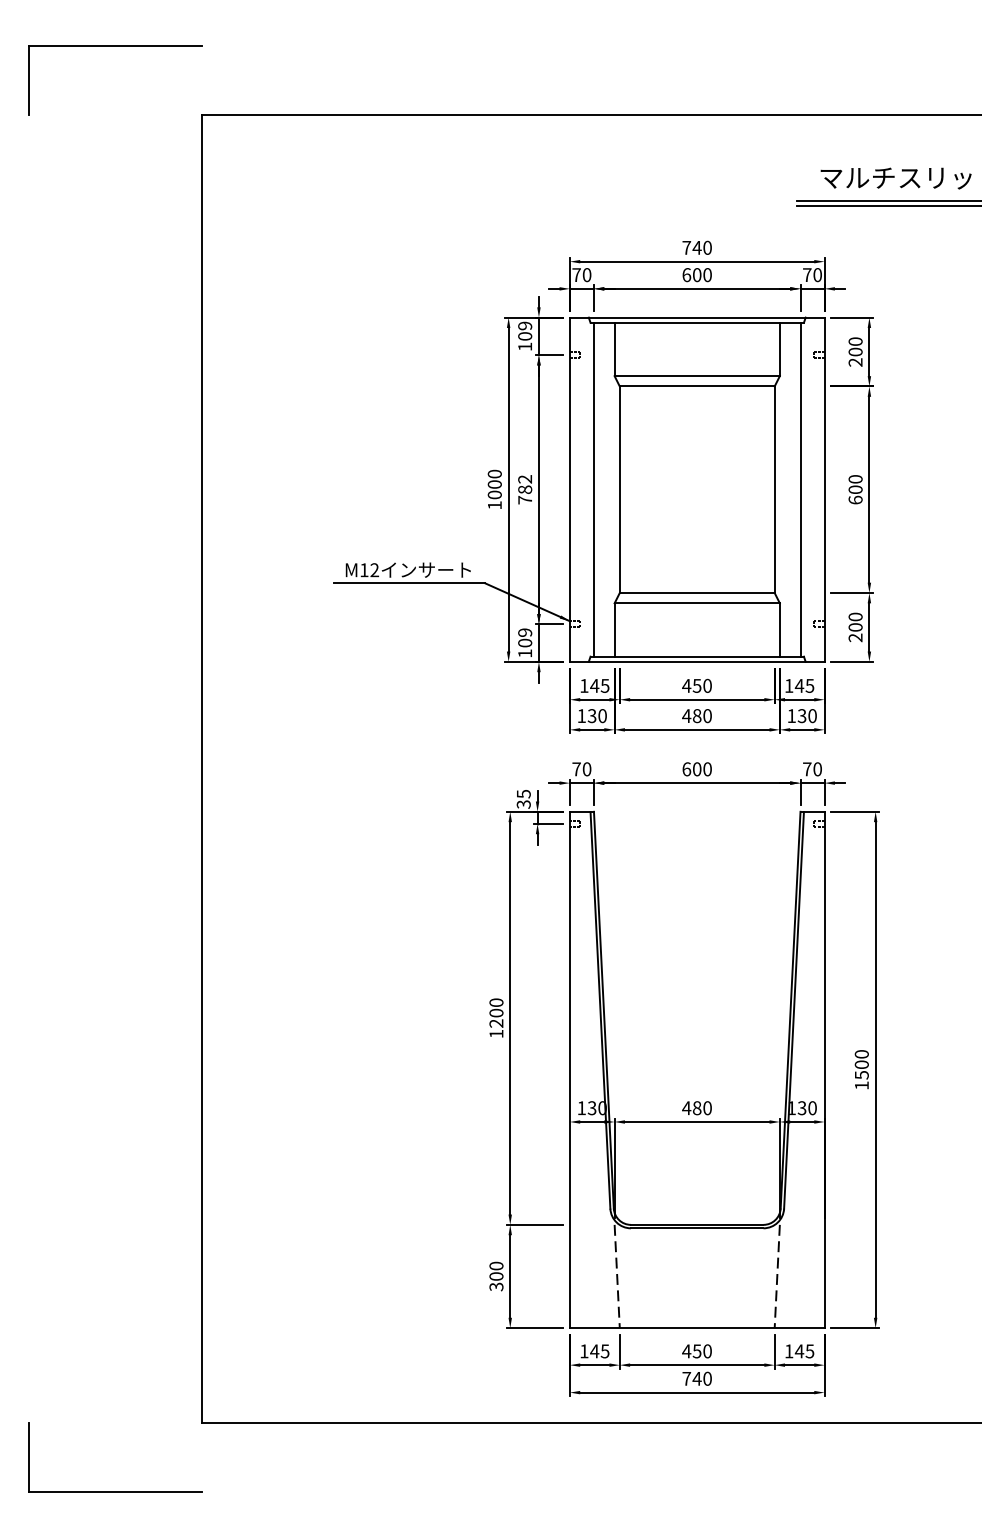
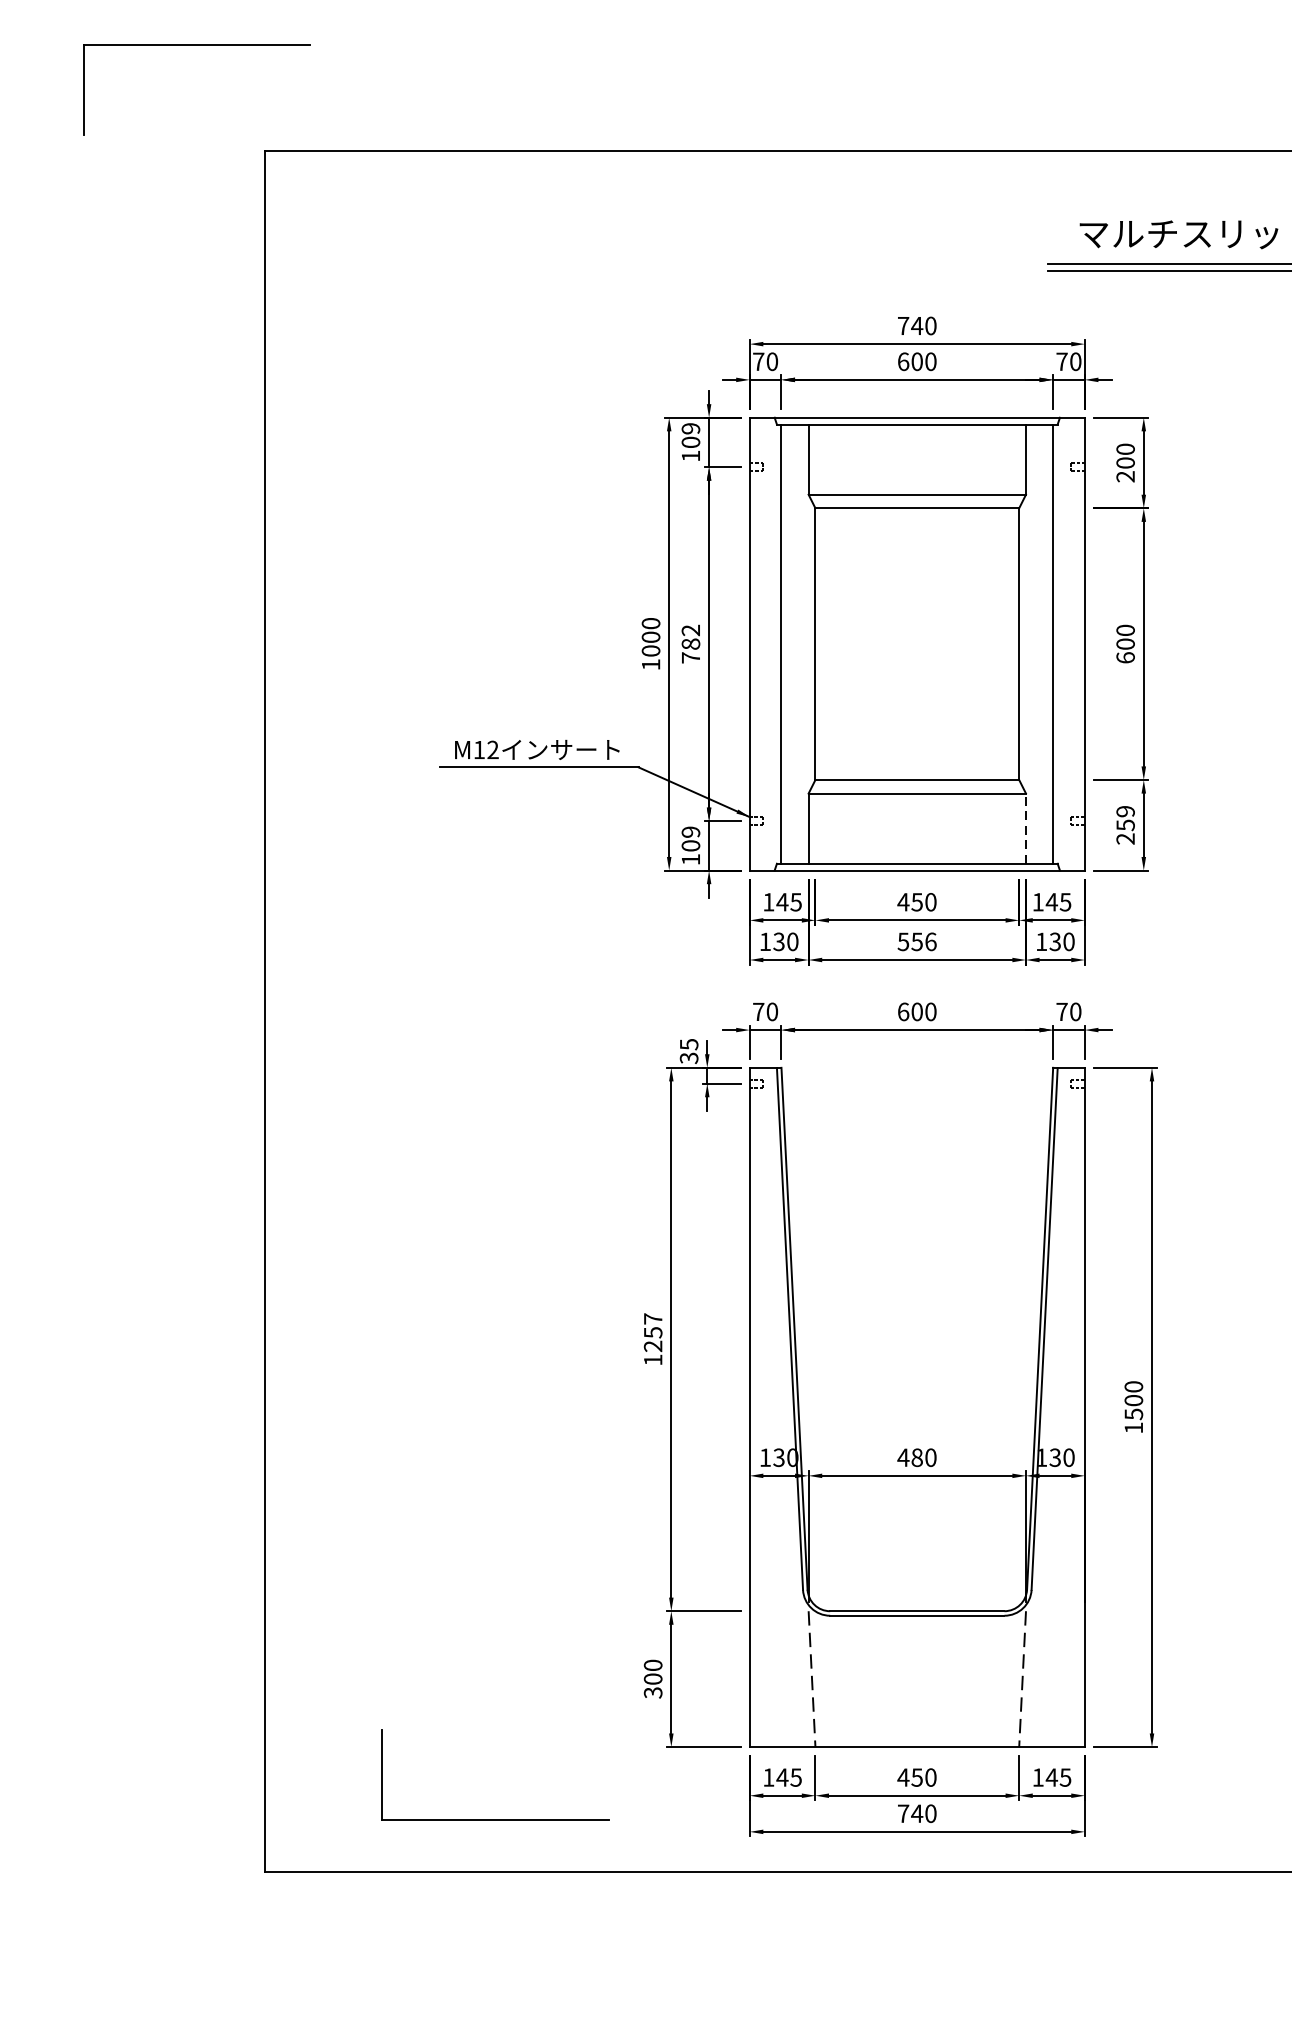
part: (115, 46) -> (196, 45), moved
text: (855, 621) -> (1125, 817), 200 -> 259
line: (779, 630) -> (1025, 829), solid -> dashed
text: (696, 716) -> (916, 942), 480 -> 556
text: (496, 1007) -> (653, 1325), 1200 -> 1257
part: (115, 1491) -> (495, 1819), moved

